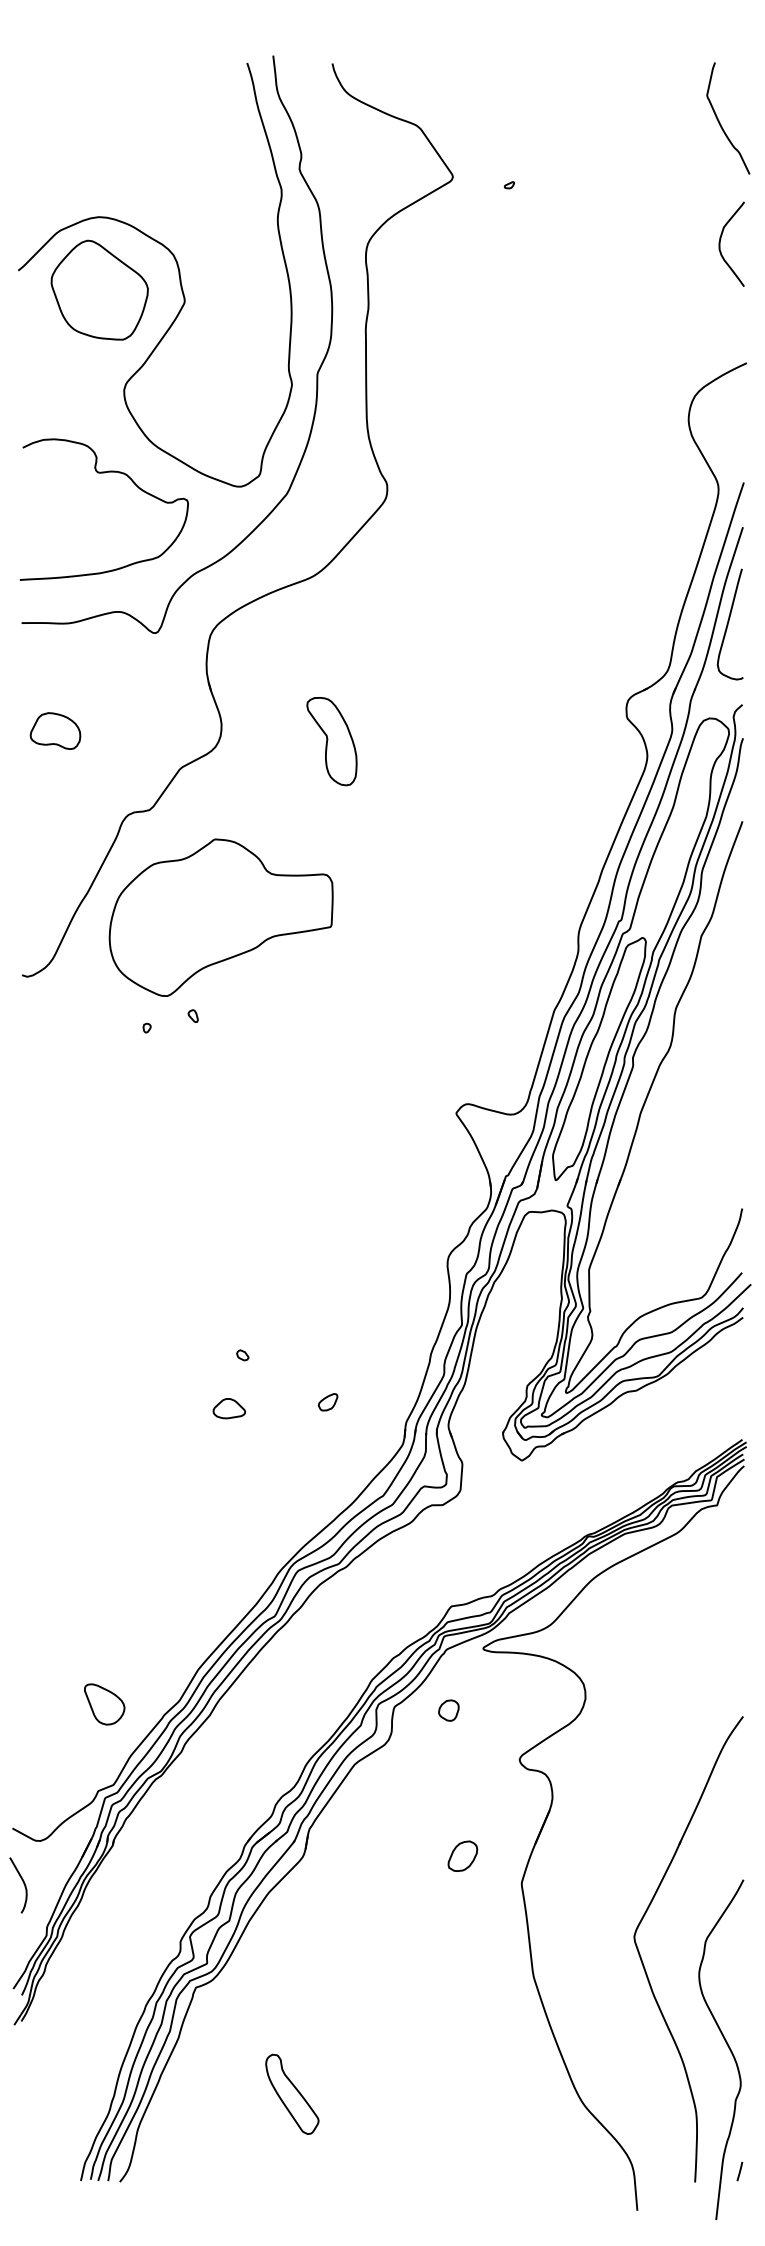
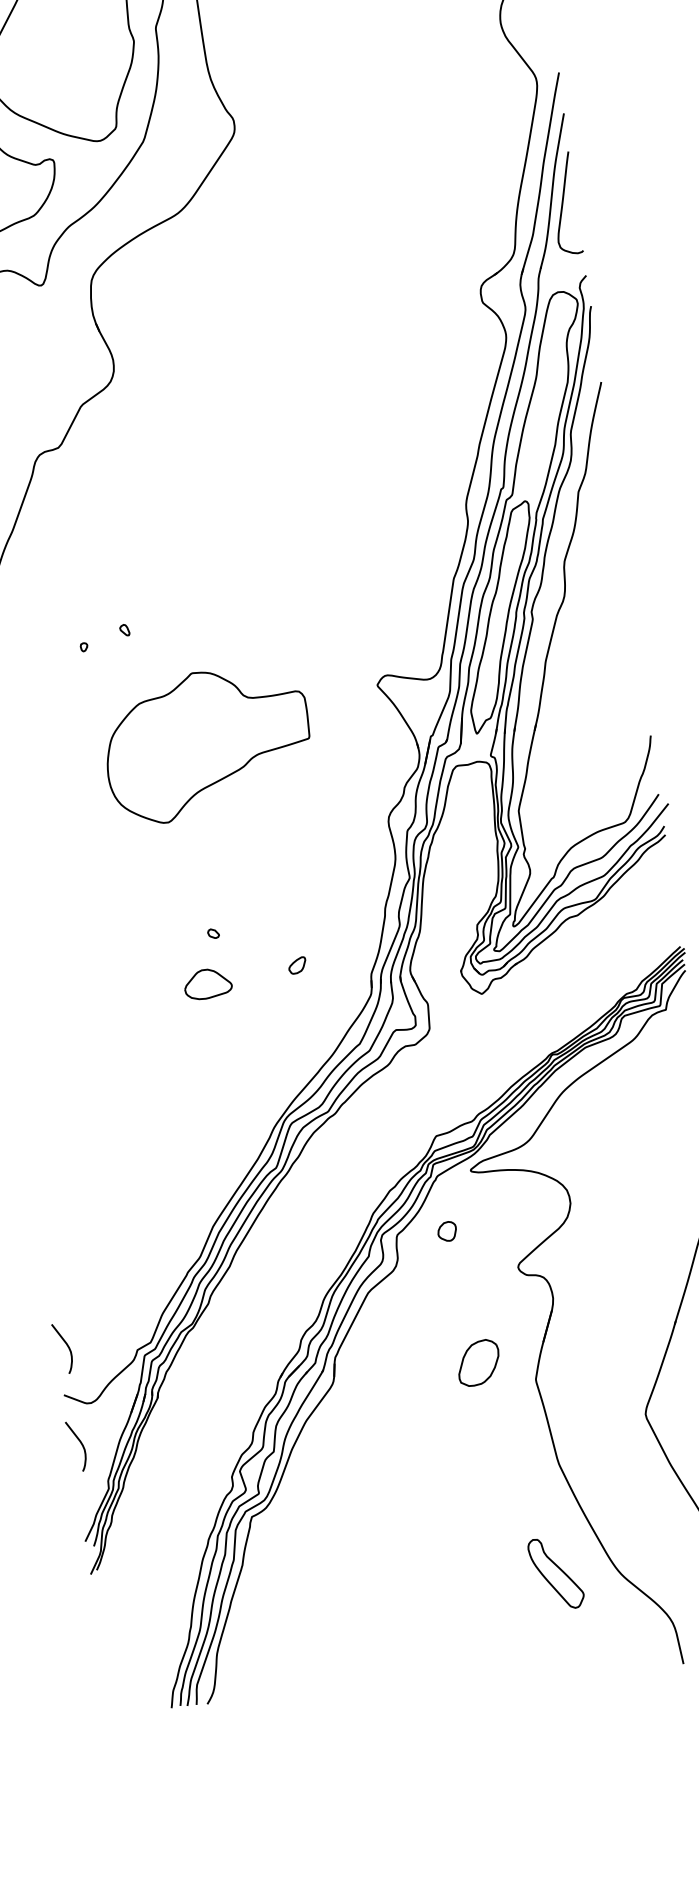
part: (331, 741) -> (215, 361), removed
part: (220, 917) -> (207, 743), moved
part: (229, 1408) -> (208, 983), size x1.6
part: (104, 1704) -> (132, 1270), removed
curve: (23, 1777) -> (67, 1347), added
part: (462, 1855) -> (478, 1362), size x1.6
part: (292, 2093) -> (556, 1572), moved

